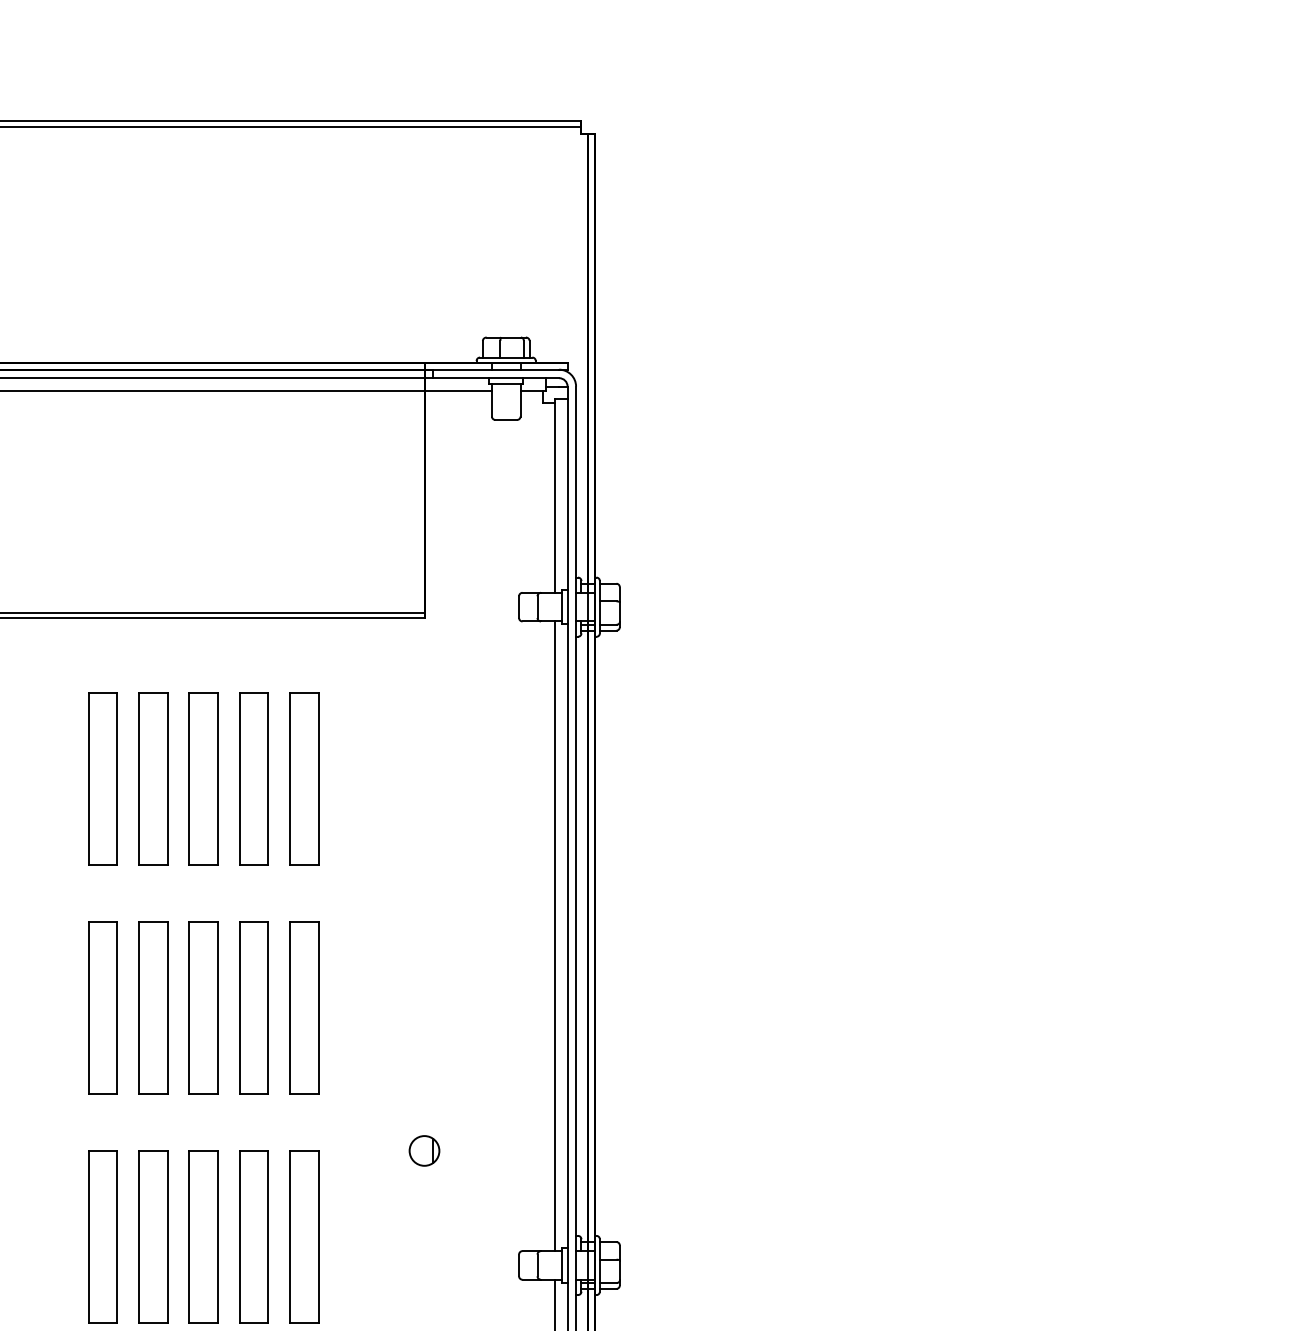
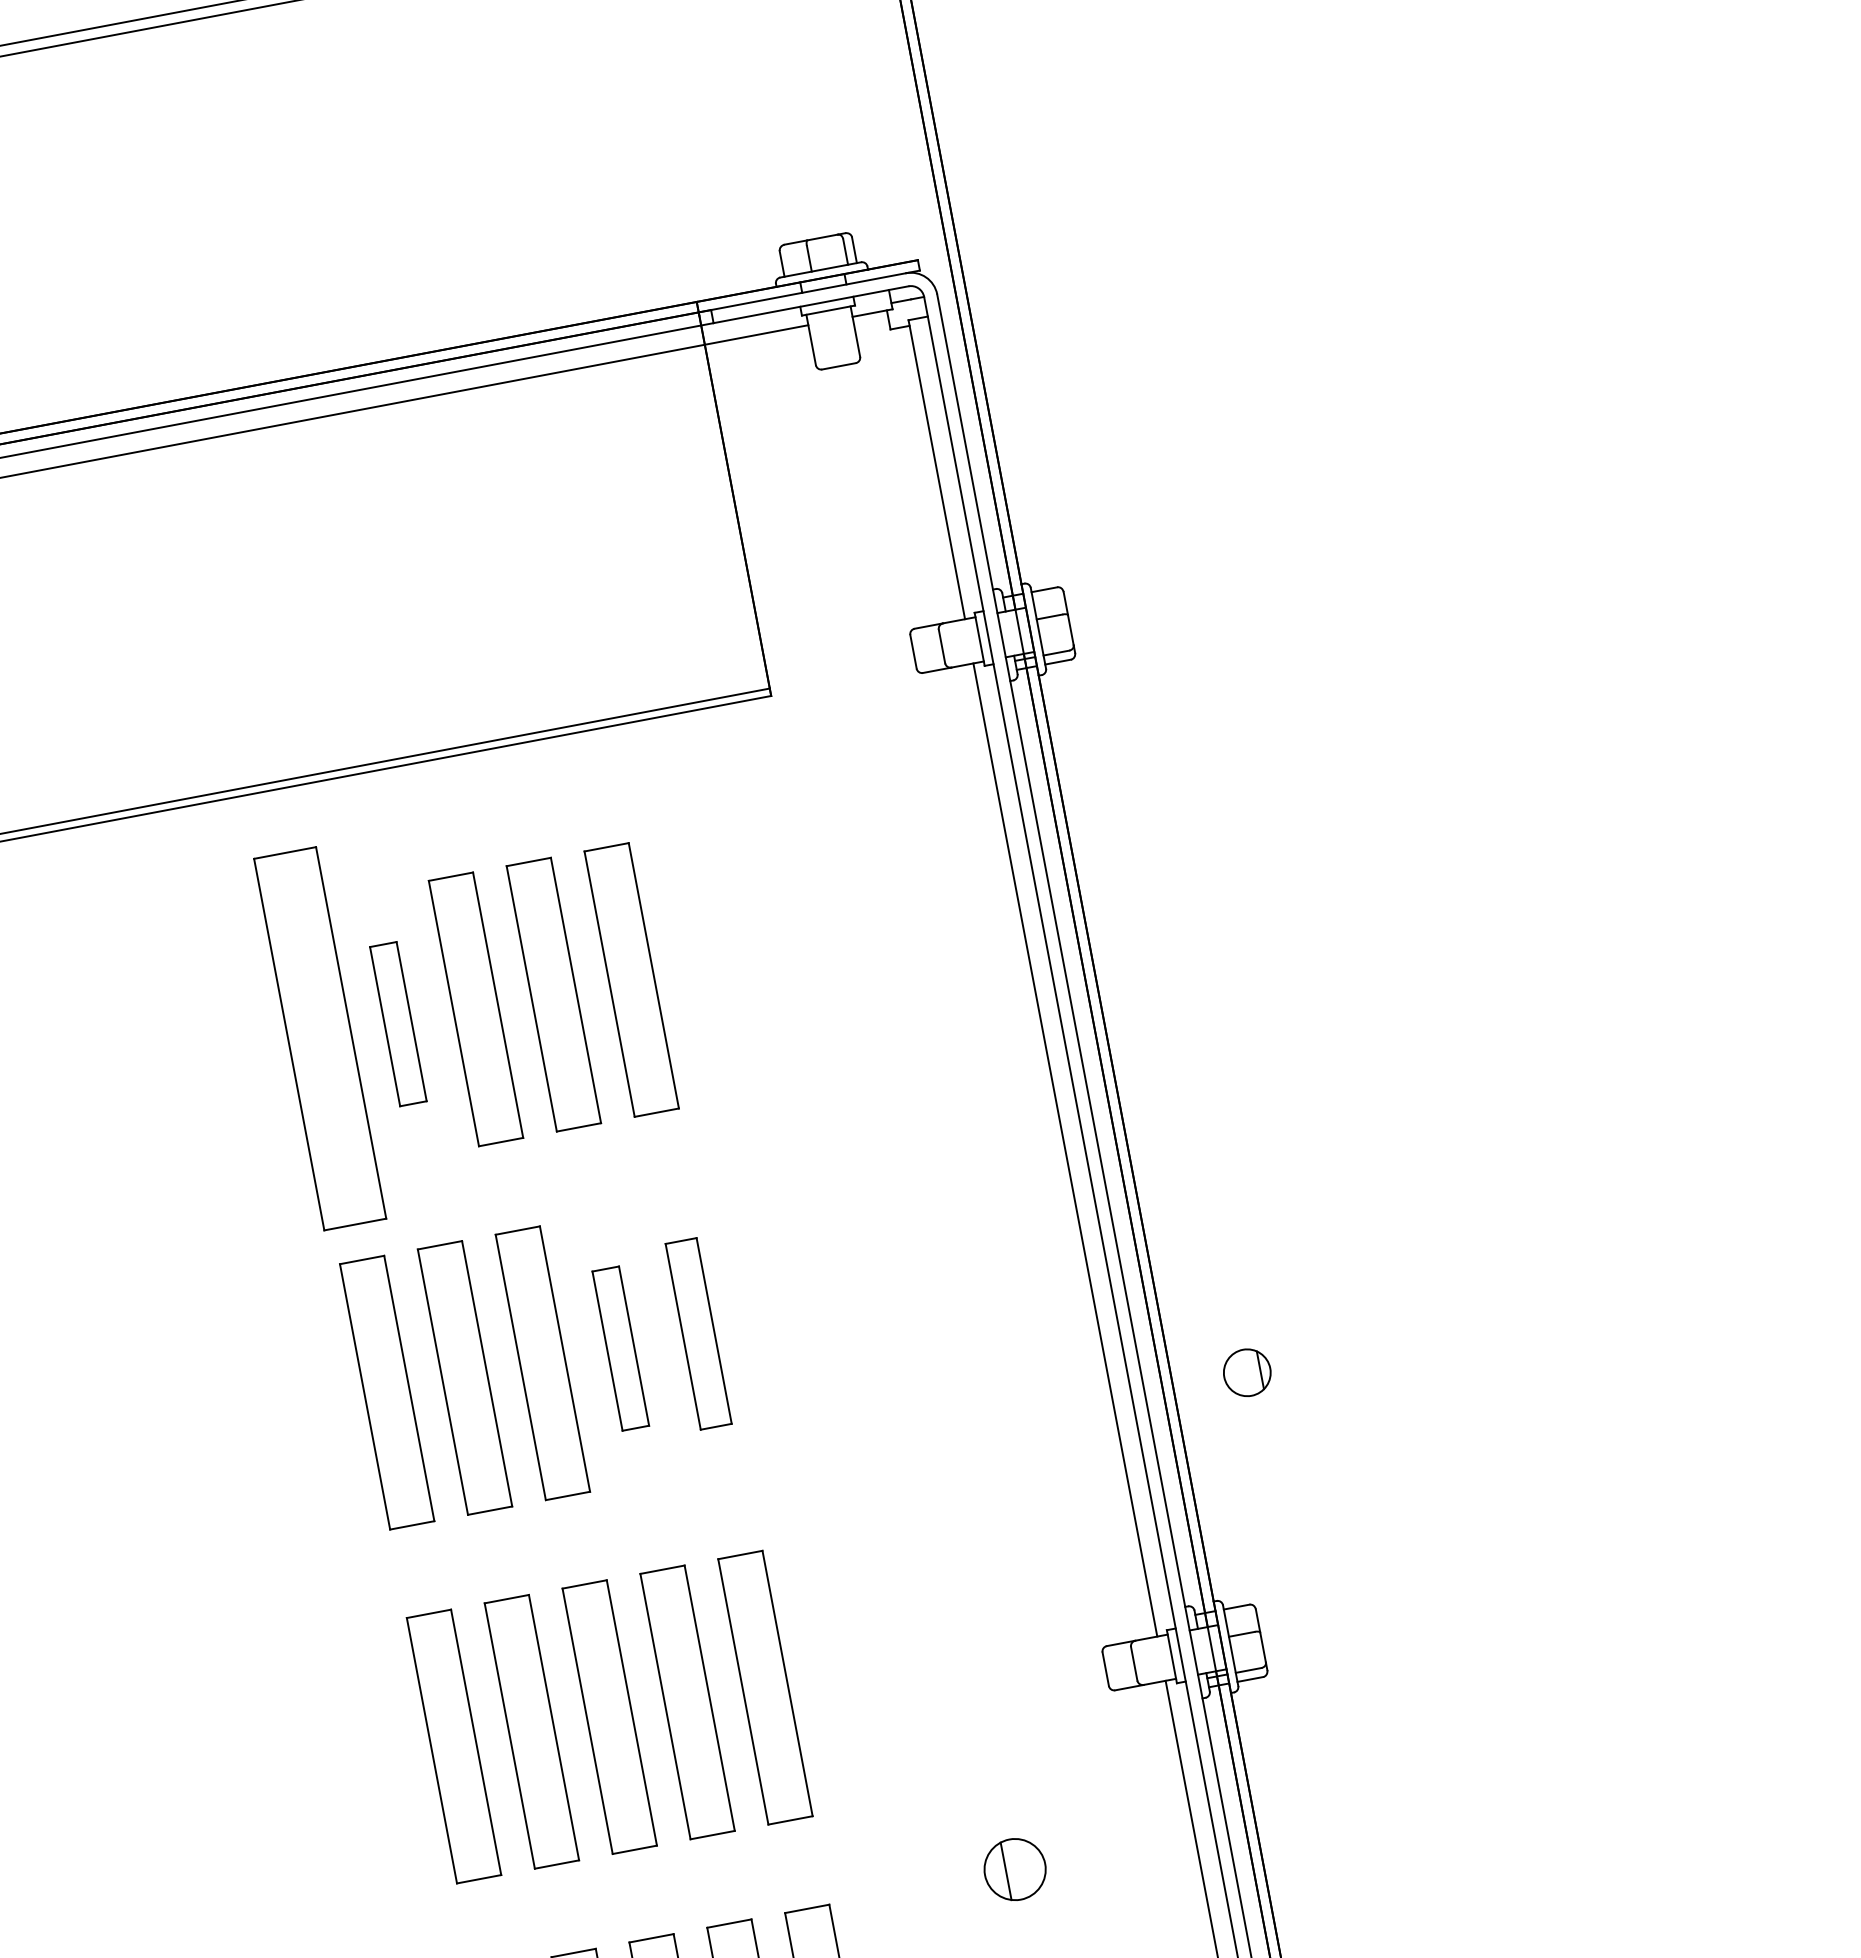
part: (102, 778) -> (319, 1038), size x1.4
part: (153, 778) -> (398, 1023), size x0.6
part: (253, 1007) -> (619, 1348), size x0.6
part: (304, 1007) -> (698, 1333), size x0.7
part: (424, 1150) -> (1247, 1372), moved

